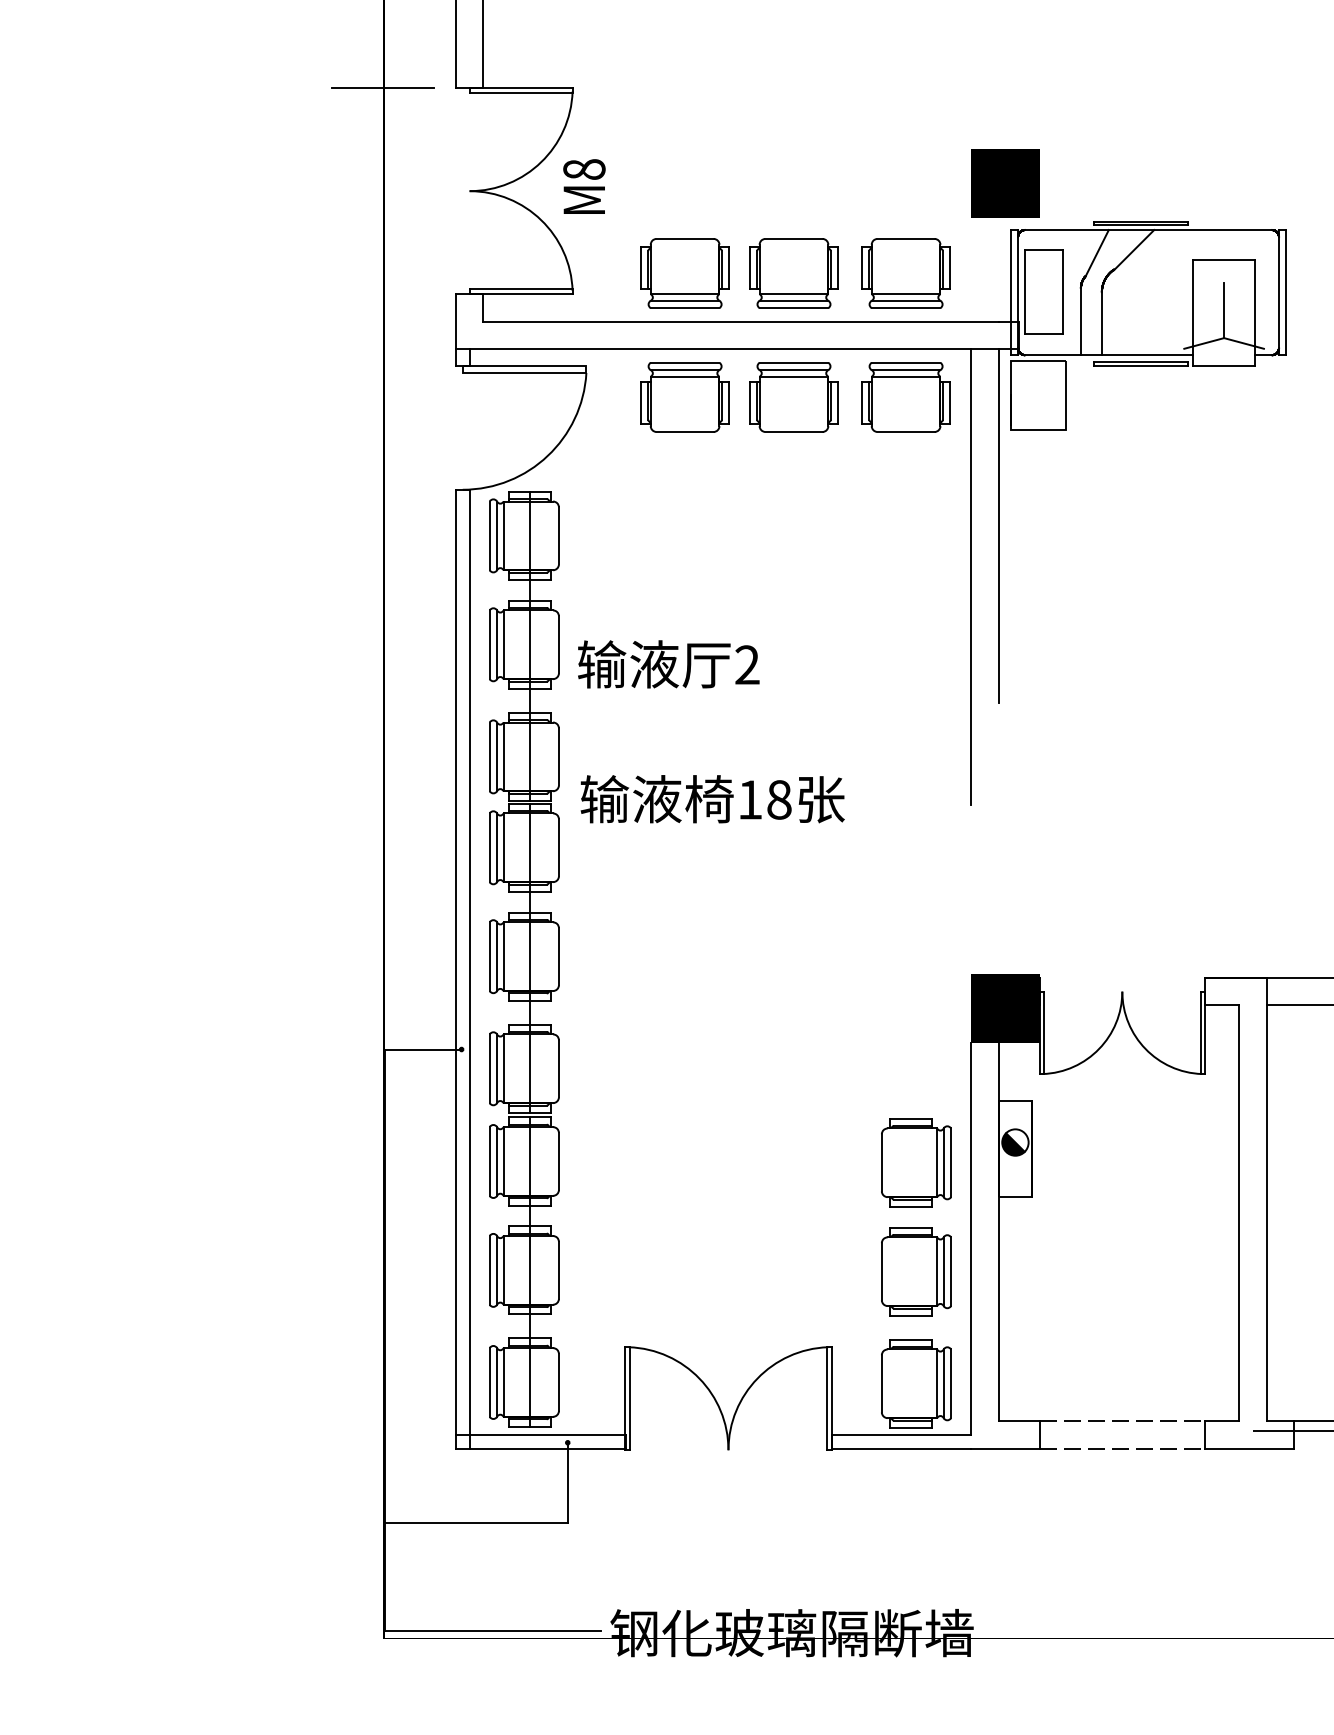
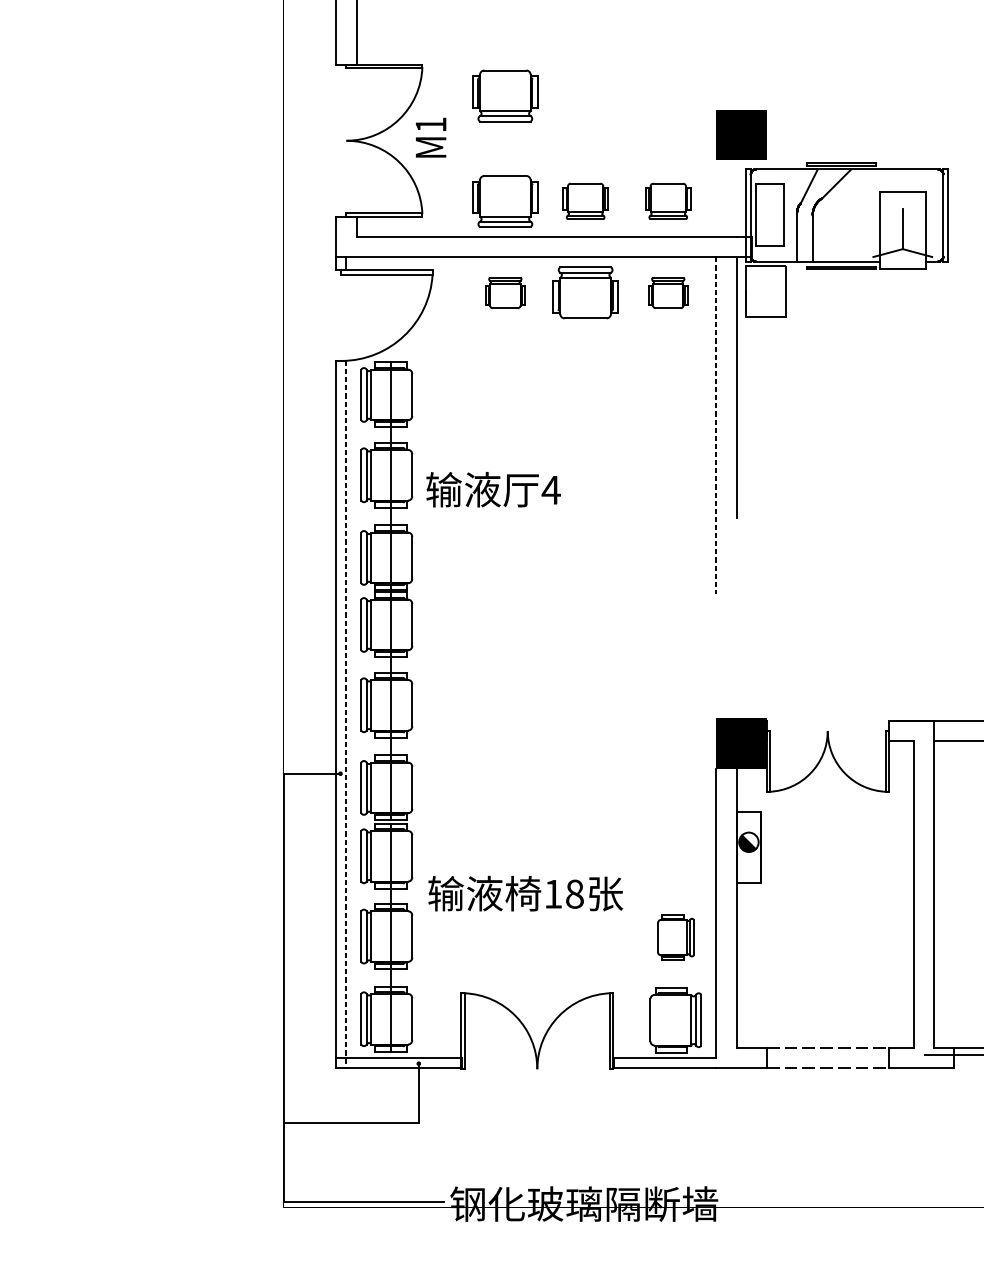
line: (382, 88) -> (282, 65), removed
part: (684, 130) -> (504, 96), added
text: (584, 169) -> (431, 124), M8 -> M1
part: (793, 273) -> (585, 201), size x0.7
part: (905, 273) -> (667, 201), size x0.7
part: (684, 397) -> (504, 292), size x0.6
part: (905, 397) -> (667, 292), size x0.6
line: (971, 577) -> (716, 425), solid -> dashed
text: (747, 664) -> (551, 489), 2 -> 4
text: (712, 799) -> (525, 893), moved
line: (469, 969) -> (346, 714), solid -> dashed
part: (916, 1162) -> (675, 857), removed
part: (916, 1271) -> (675, 937), size x0.7

